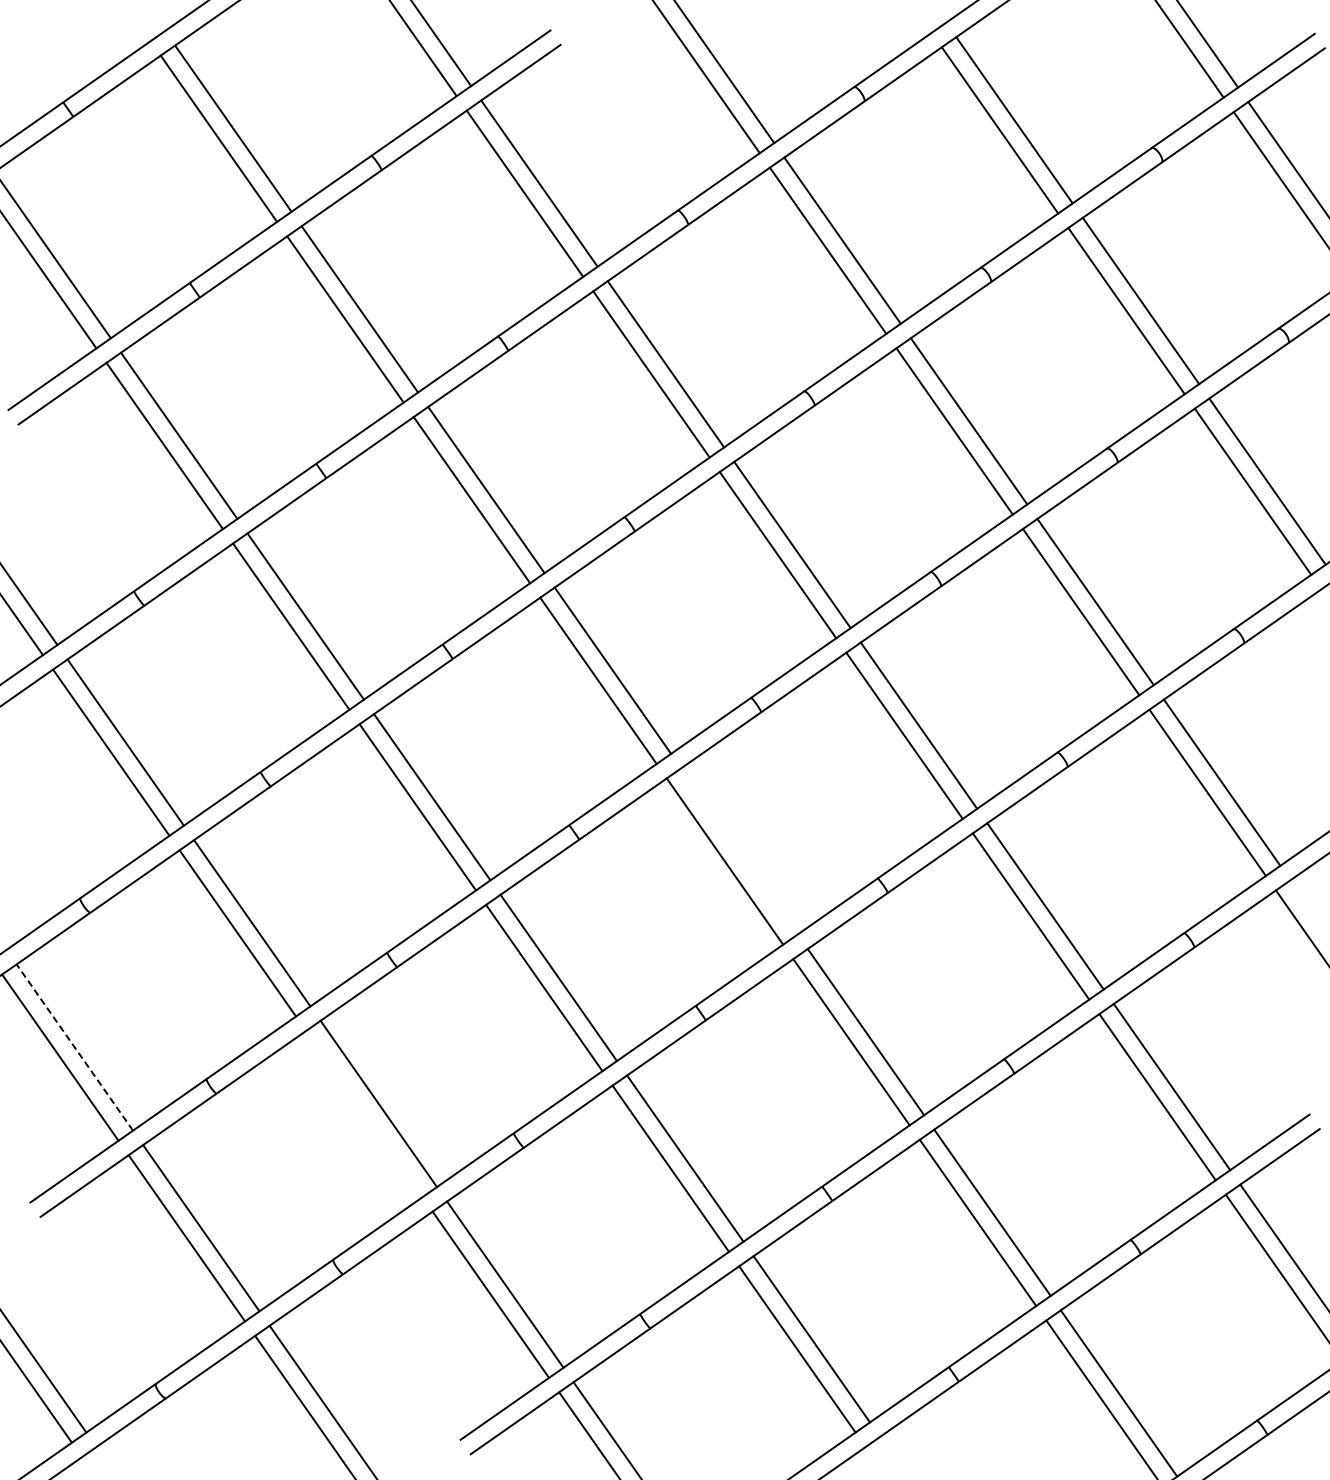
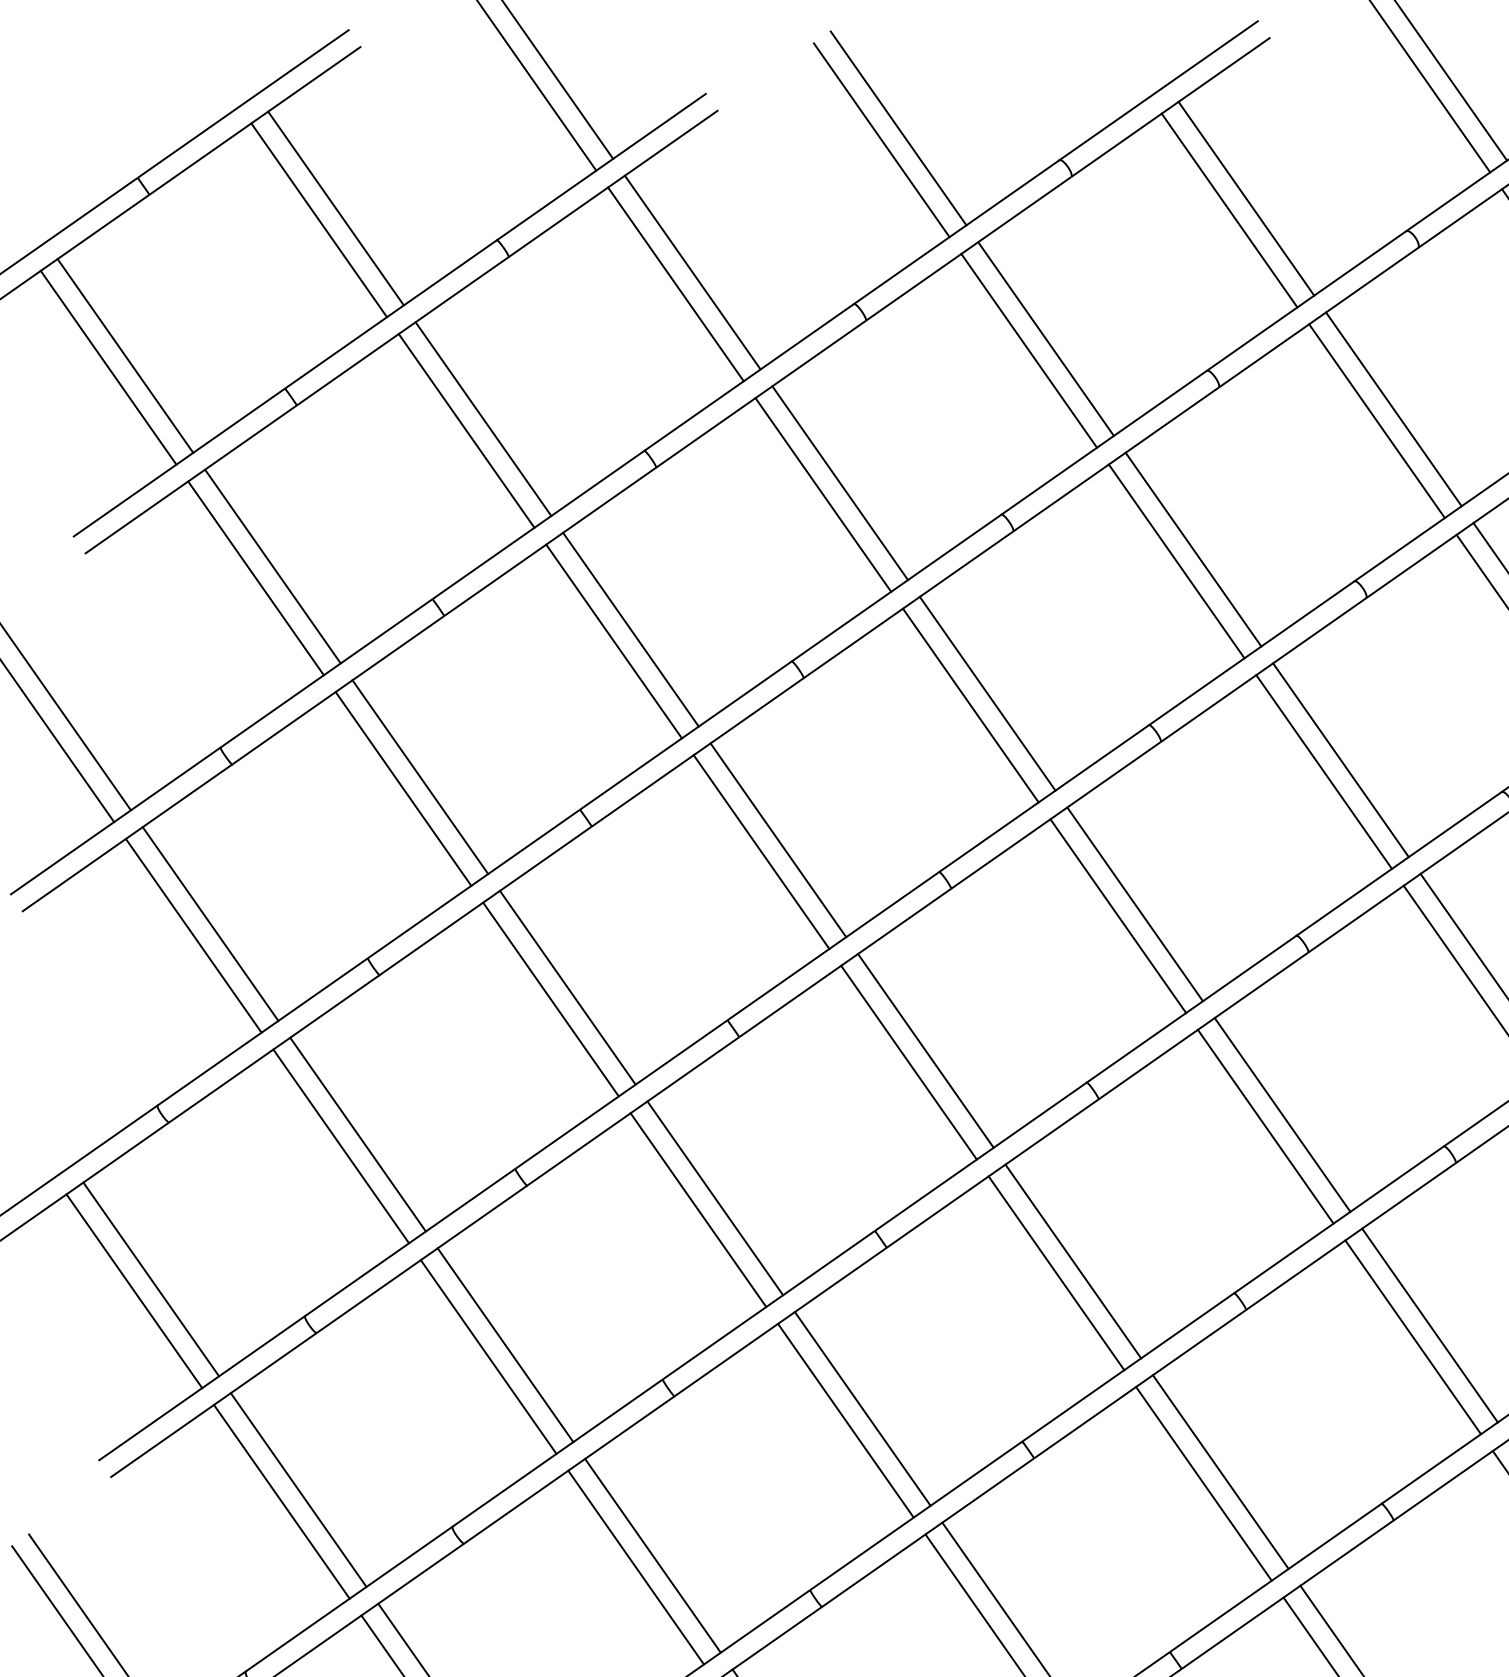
line: (739, 851) -> (925, 1050), added
line: (74, 1047) -> (150, 1279), dashed -> solid
line: (364, 1113) -> (488, 1356), added

